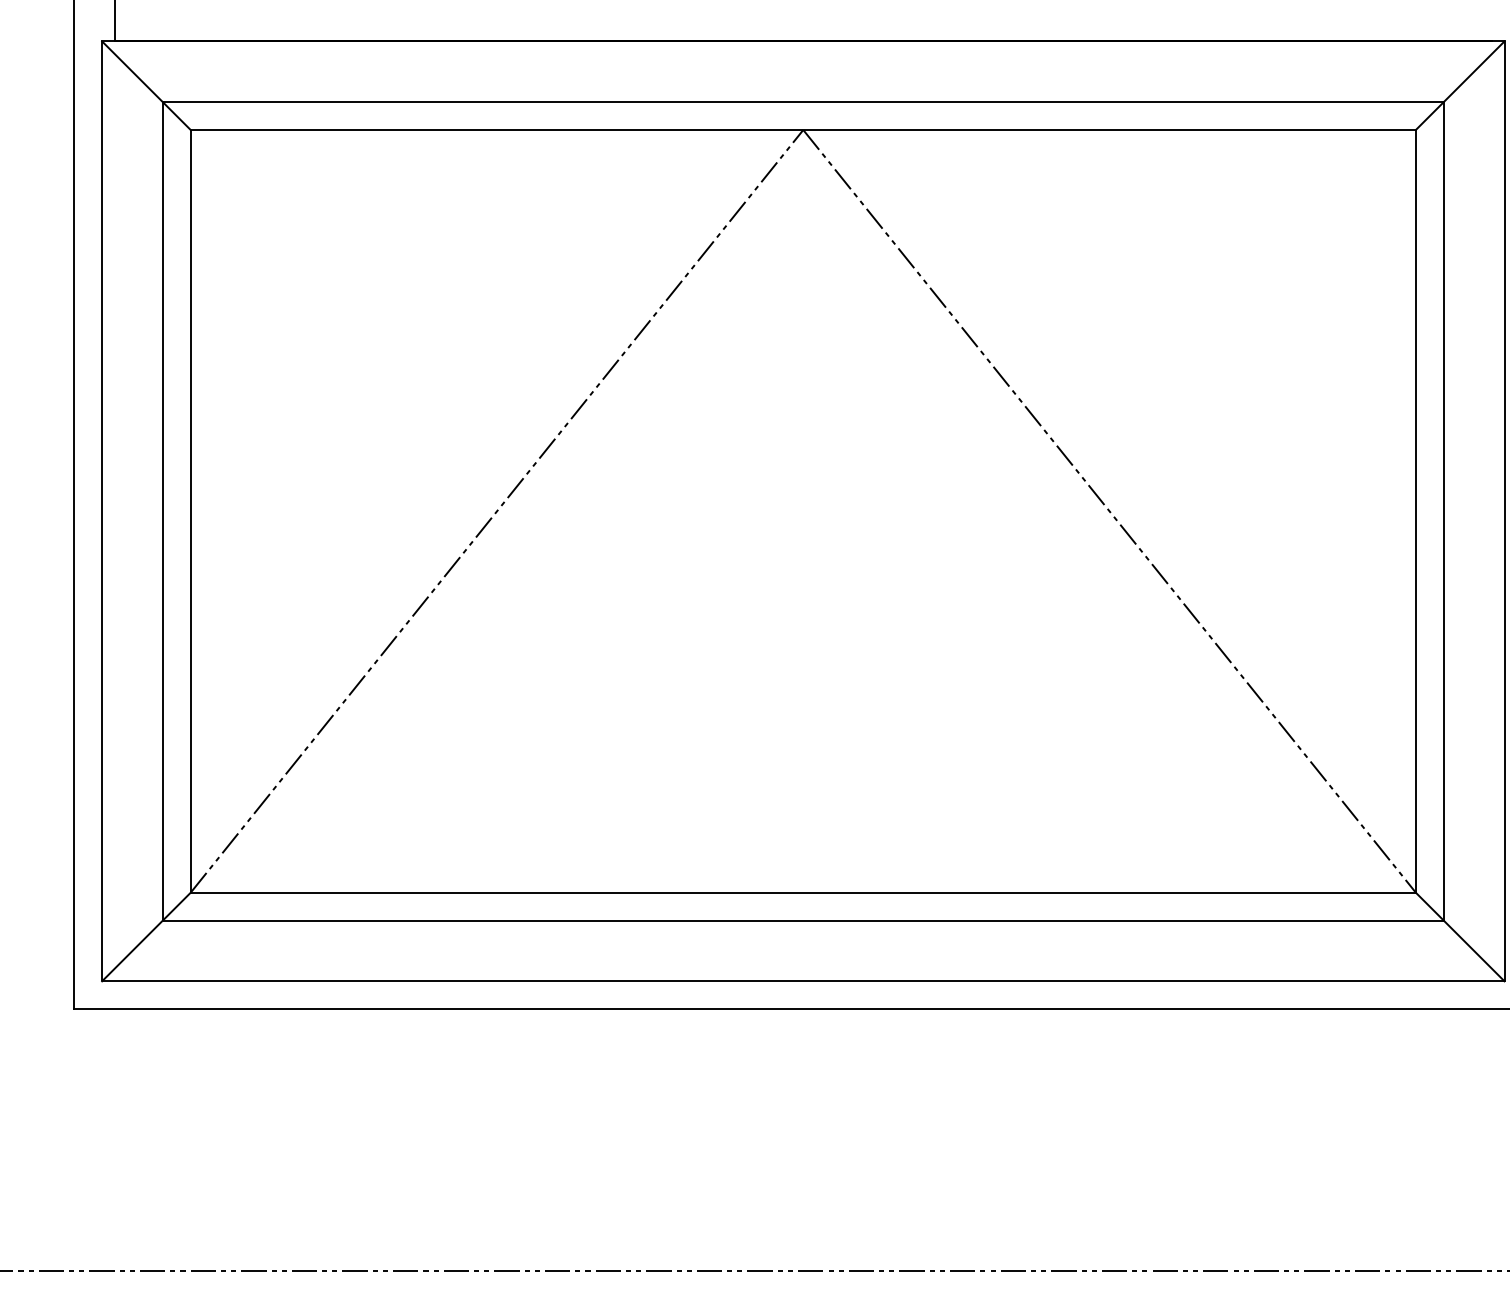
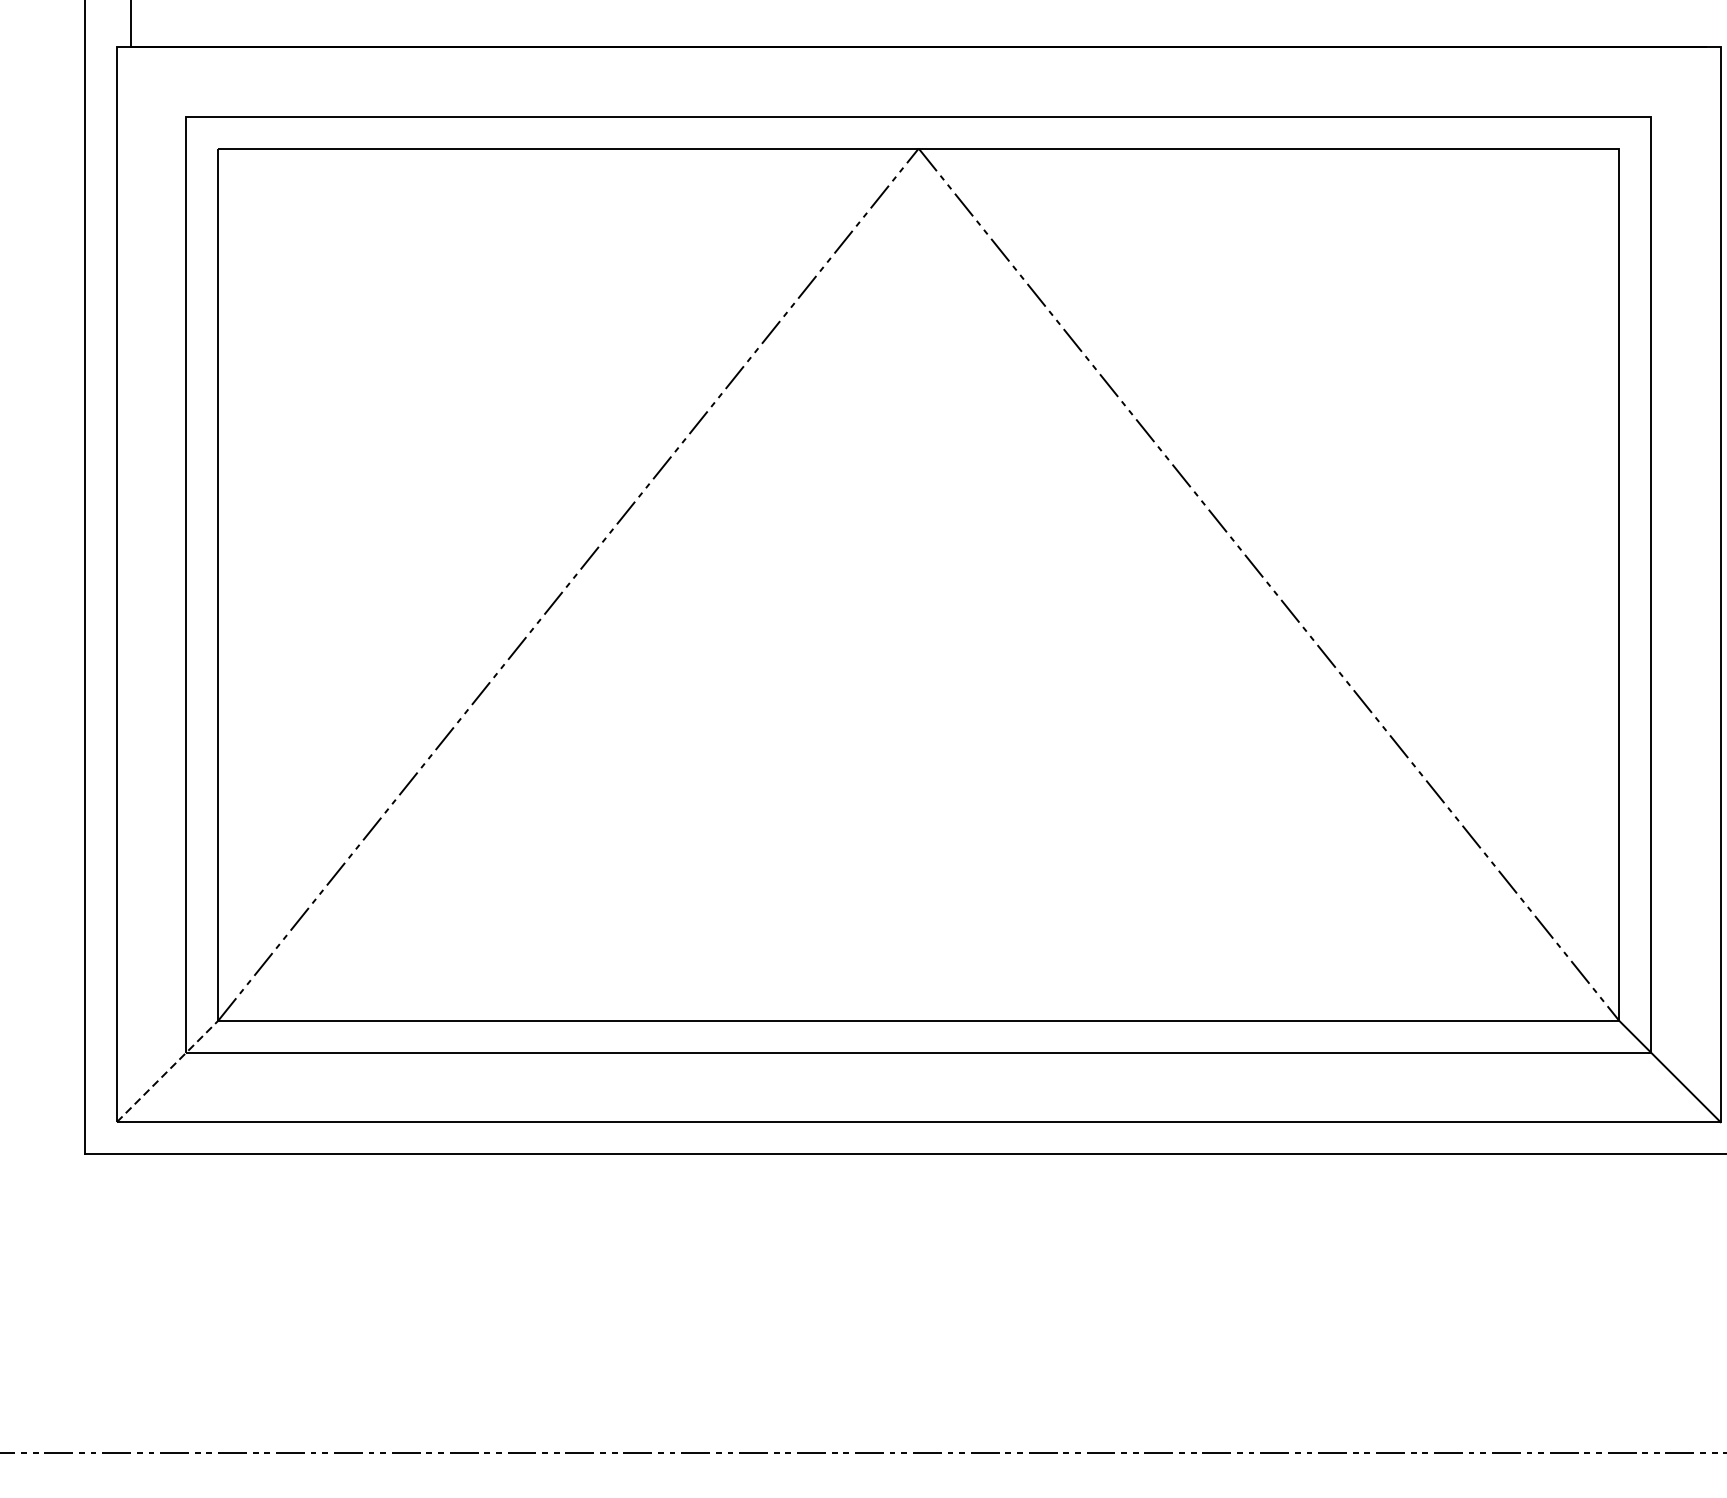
line: (146, 85) -> (167, 97), removed
line: (1459, 85) -> (1669, 97), removed
line: (146, 937) -> (167, 1072), solid -> dashed

